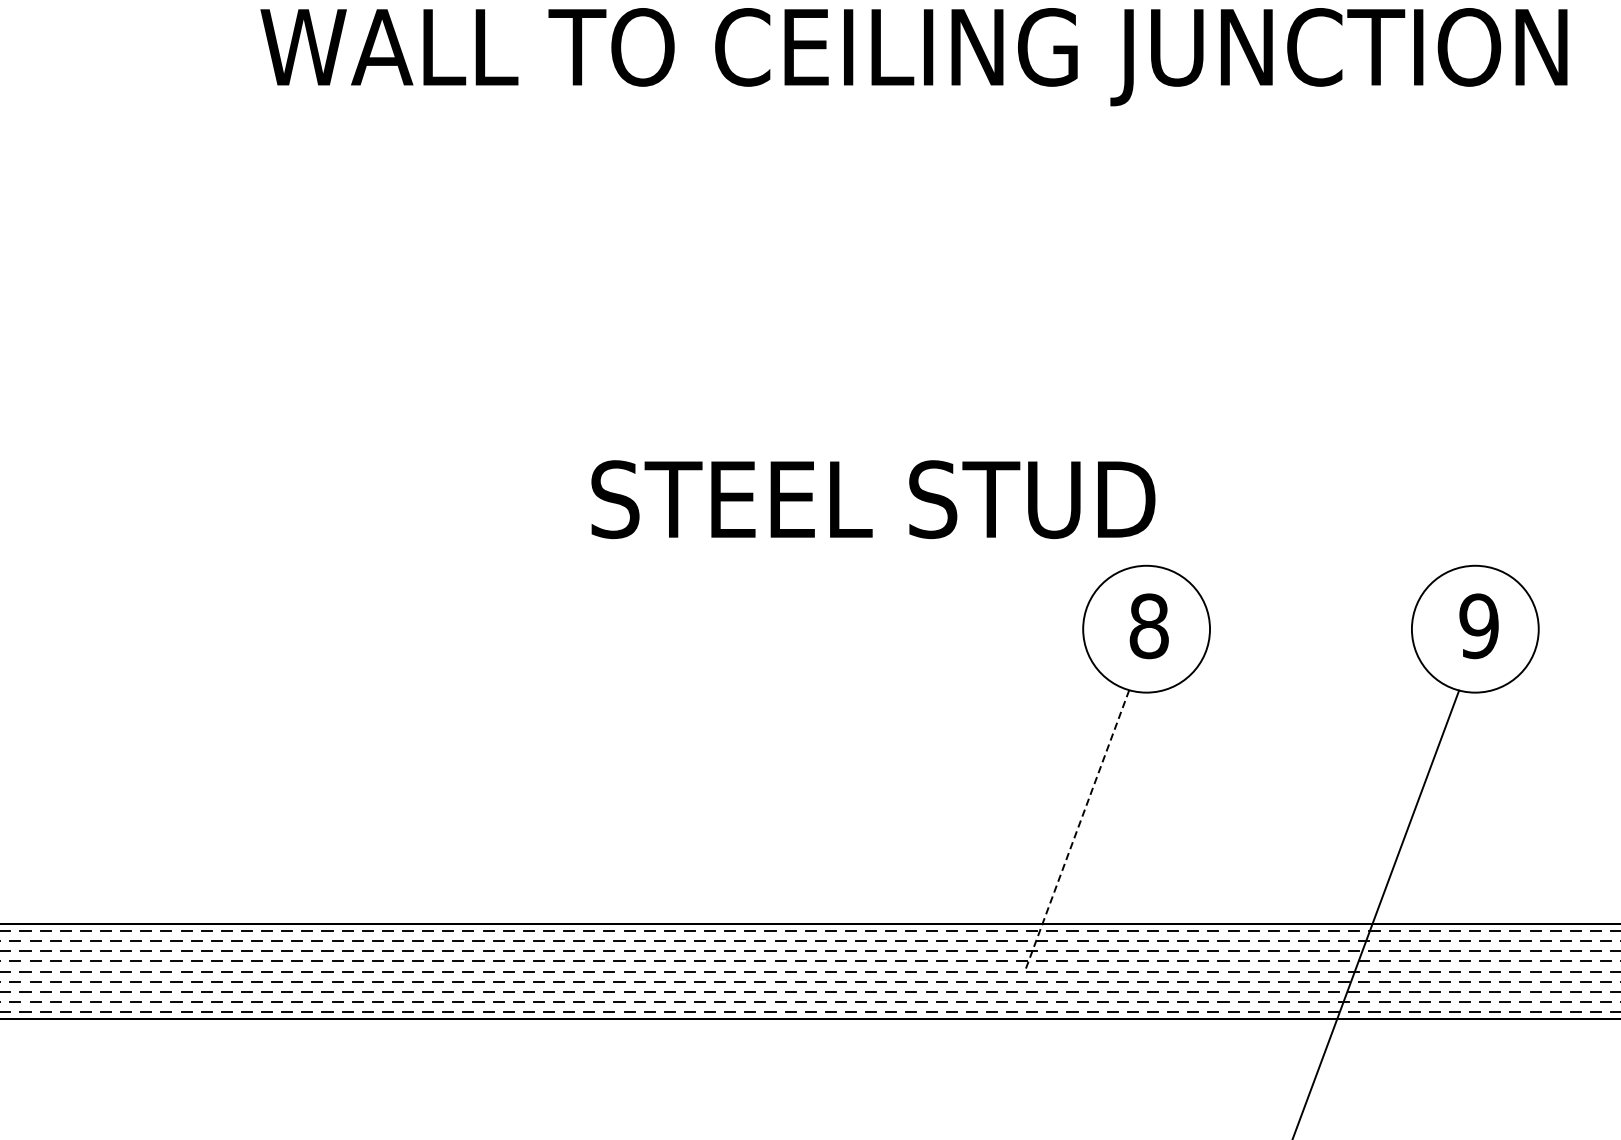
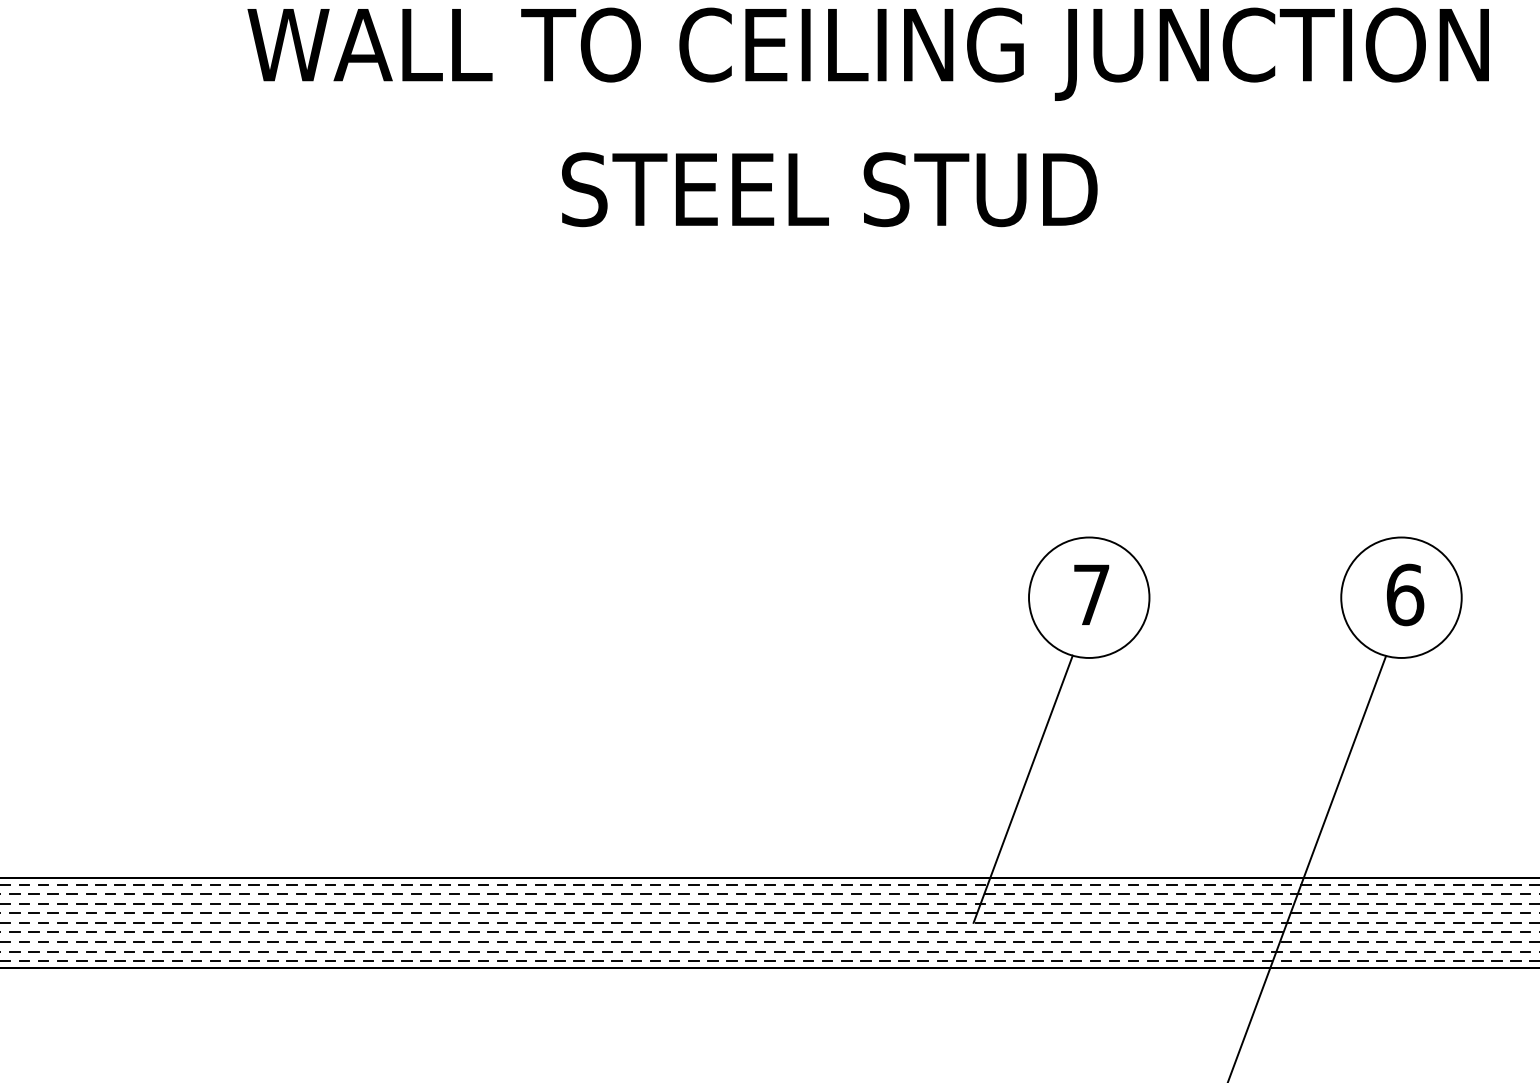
text: (873, 499) -> (829, 189), moved
text: (1148, 625) -> (1091, 594), 8 -> 7
text: (1479, 625) -> (1405, 594), 9 -> 6
line: (1077, 831) -> (1023, 789), dashed -> solid

